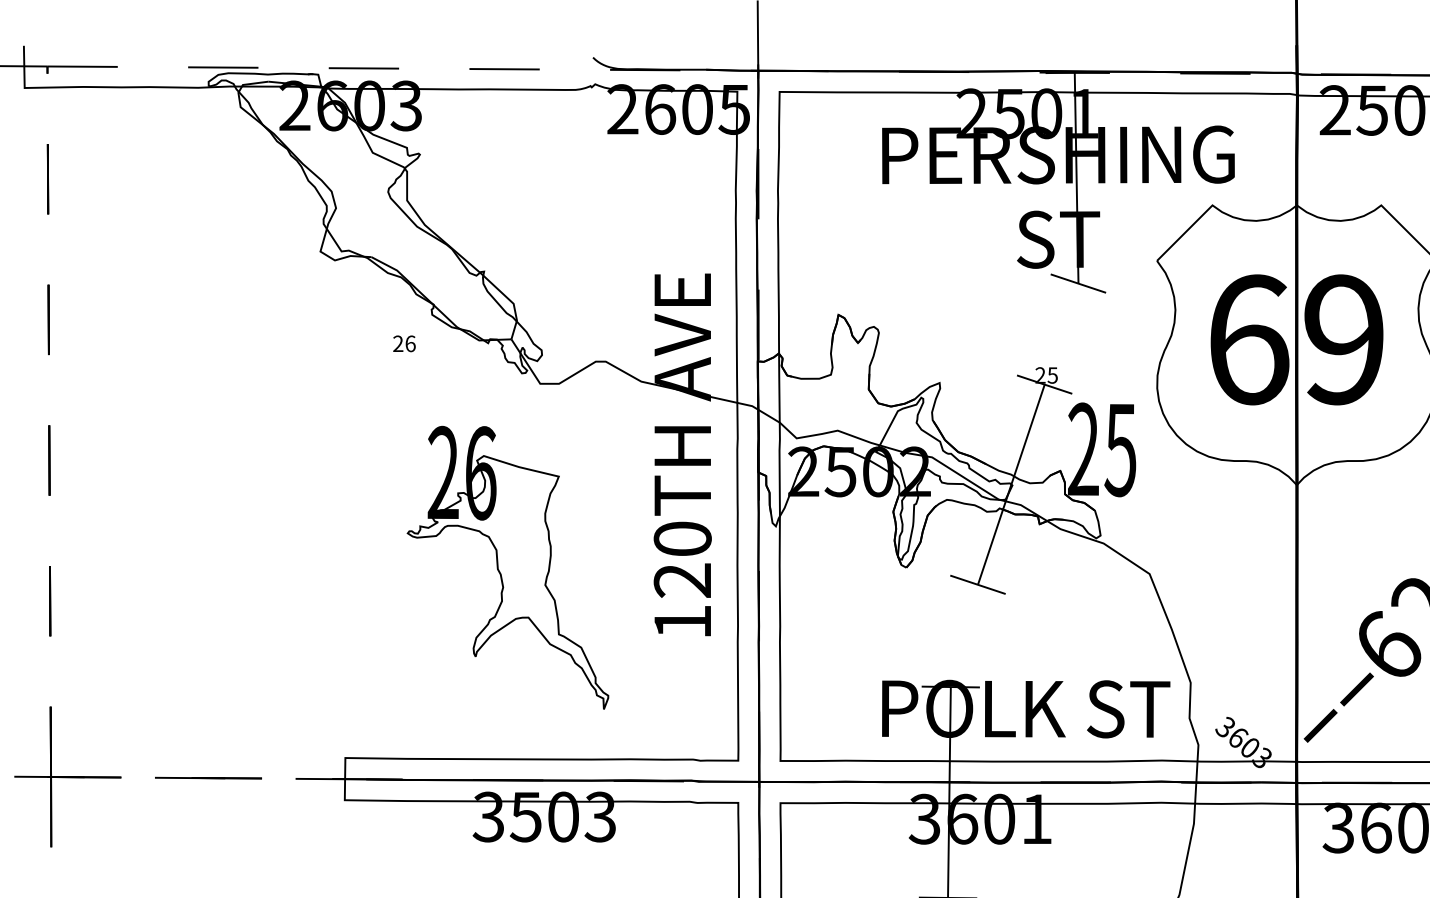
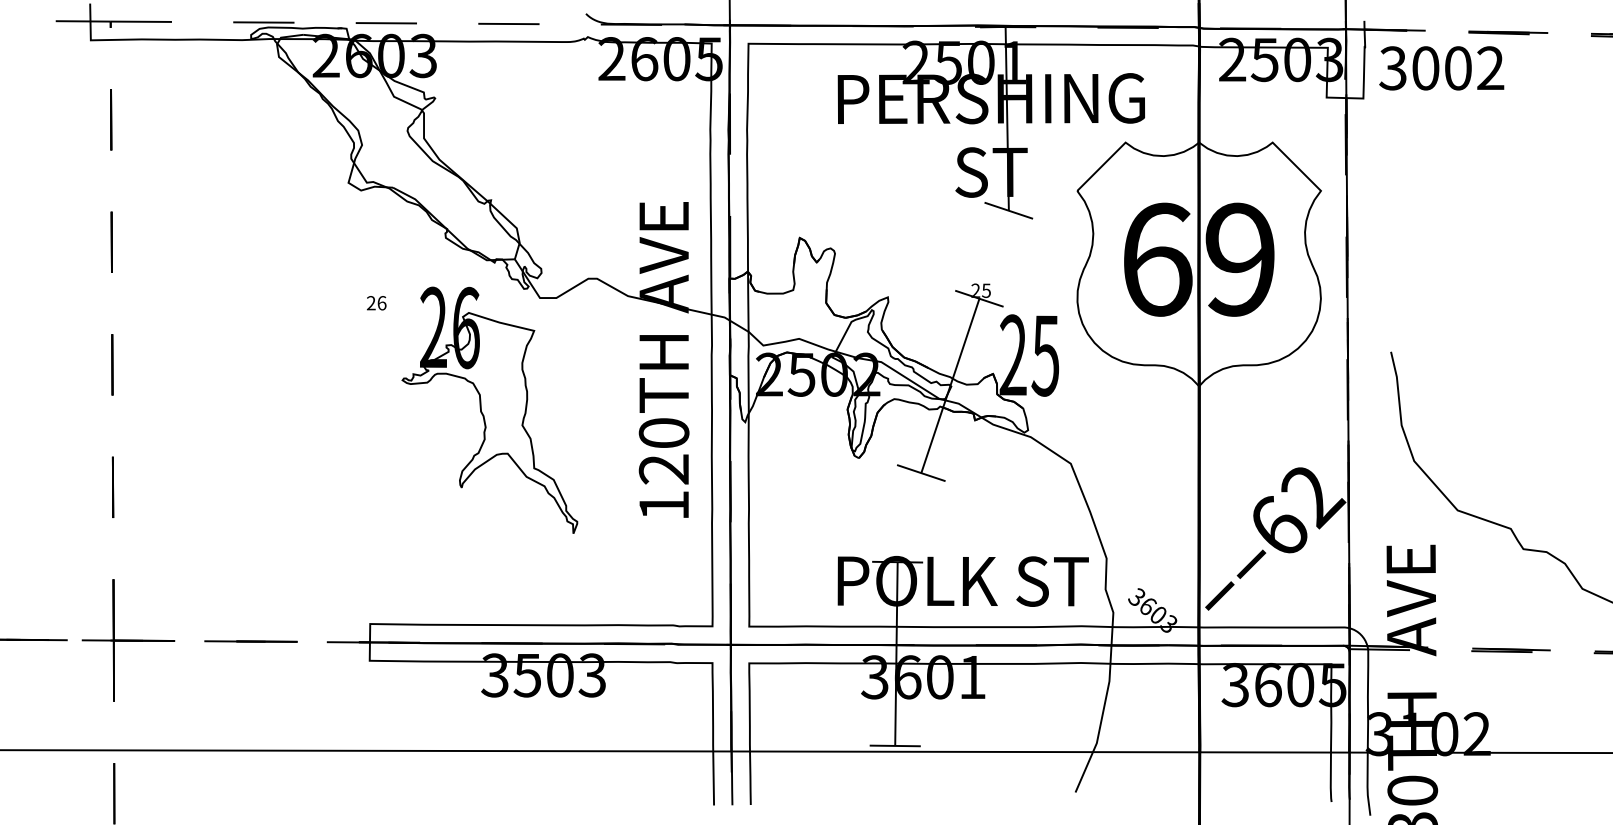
text: (404, 344) -> (376, 303), moved
part: (507, 566) -> (489, 409), moved

